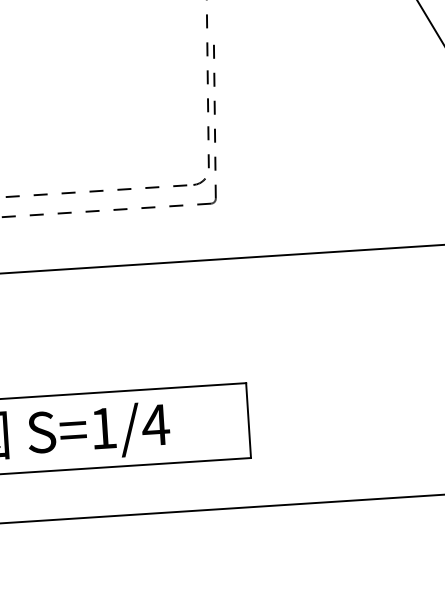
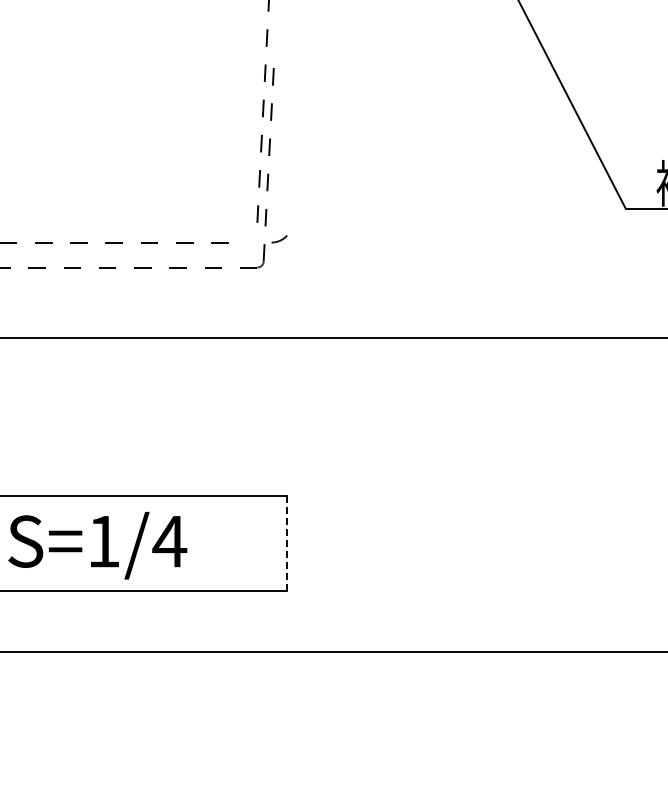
arc: (200, 182) -> (280, 239), moved
line: (248, 420) -> (286, 543), solid -> dashed

